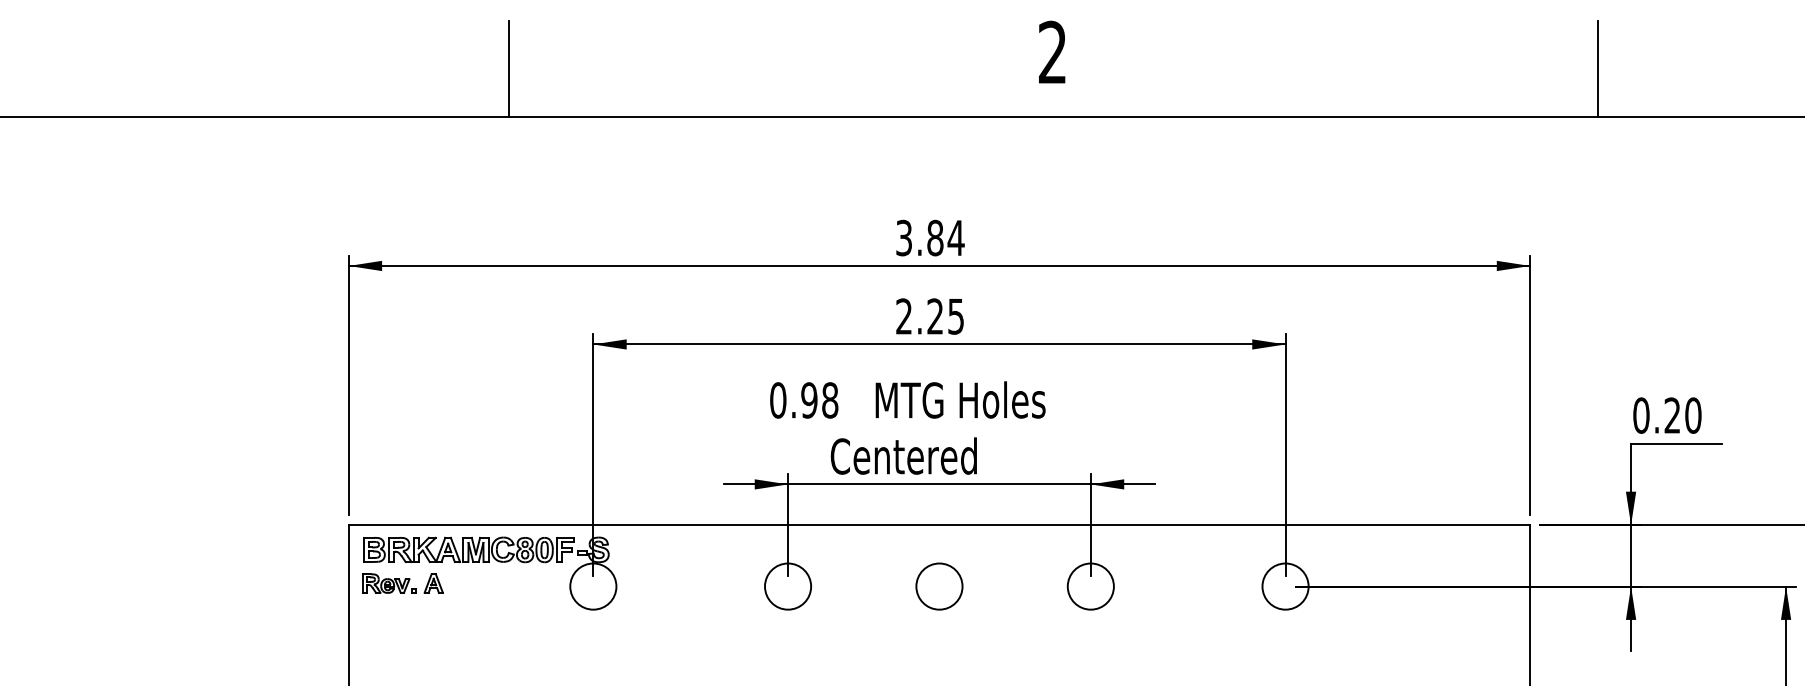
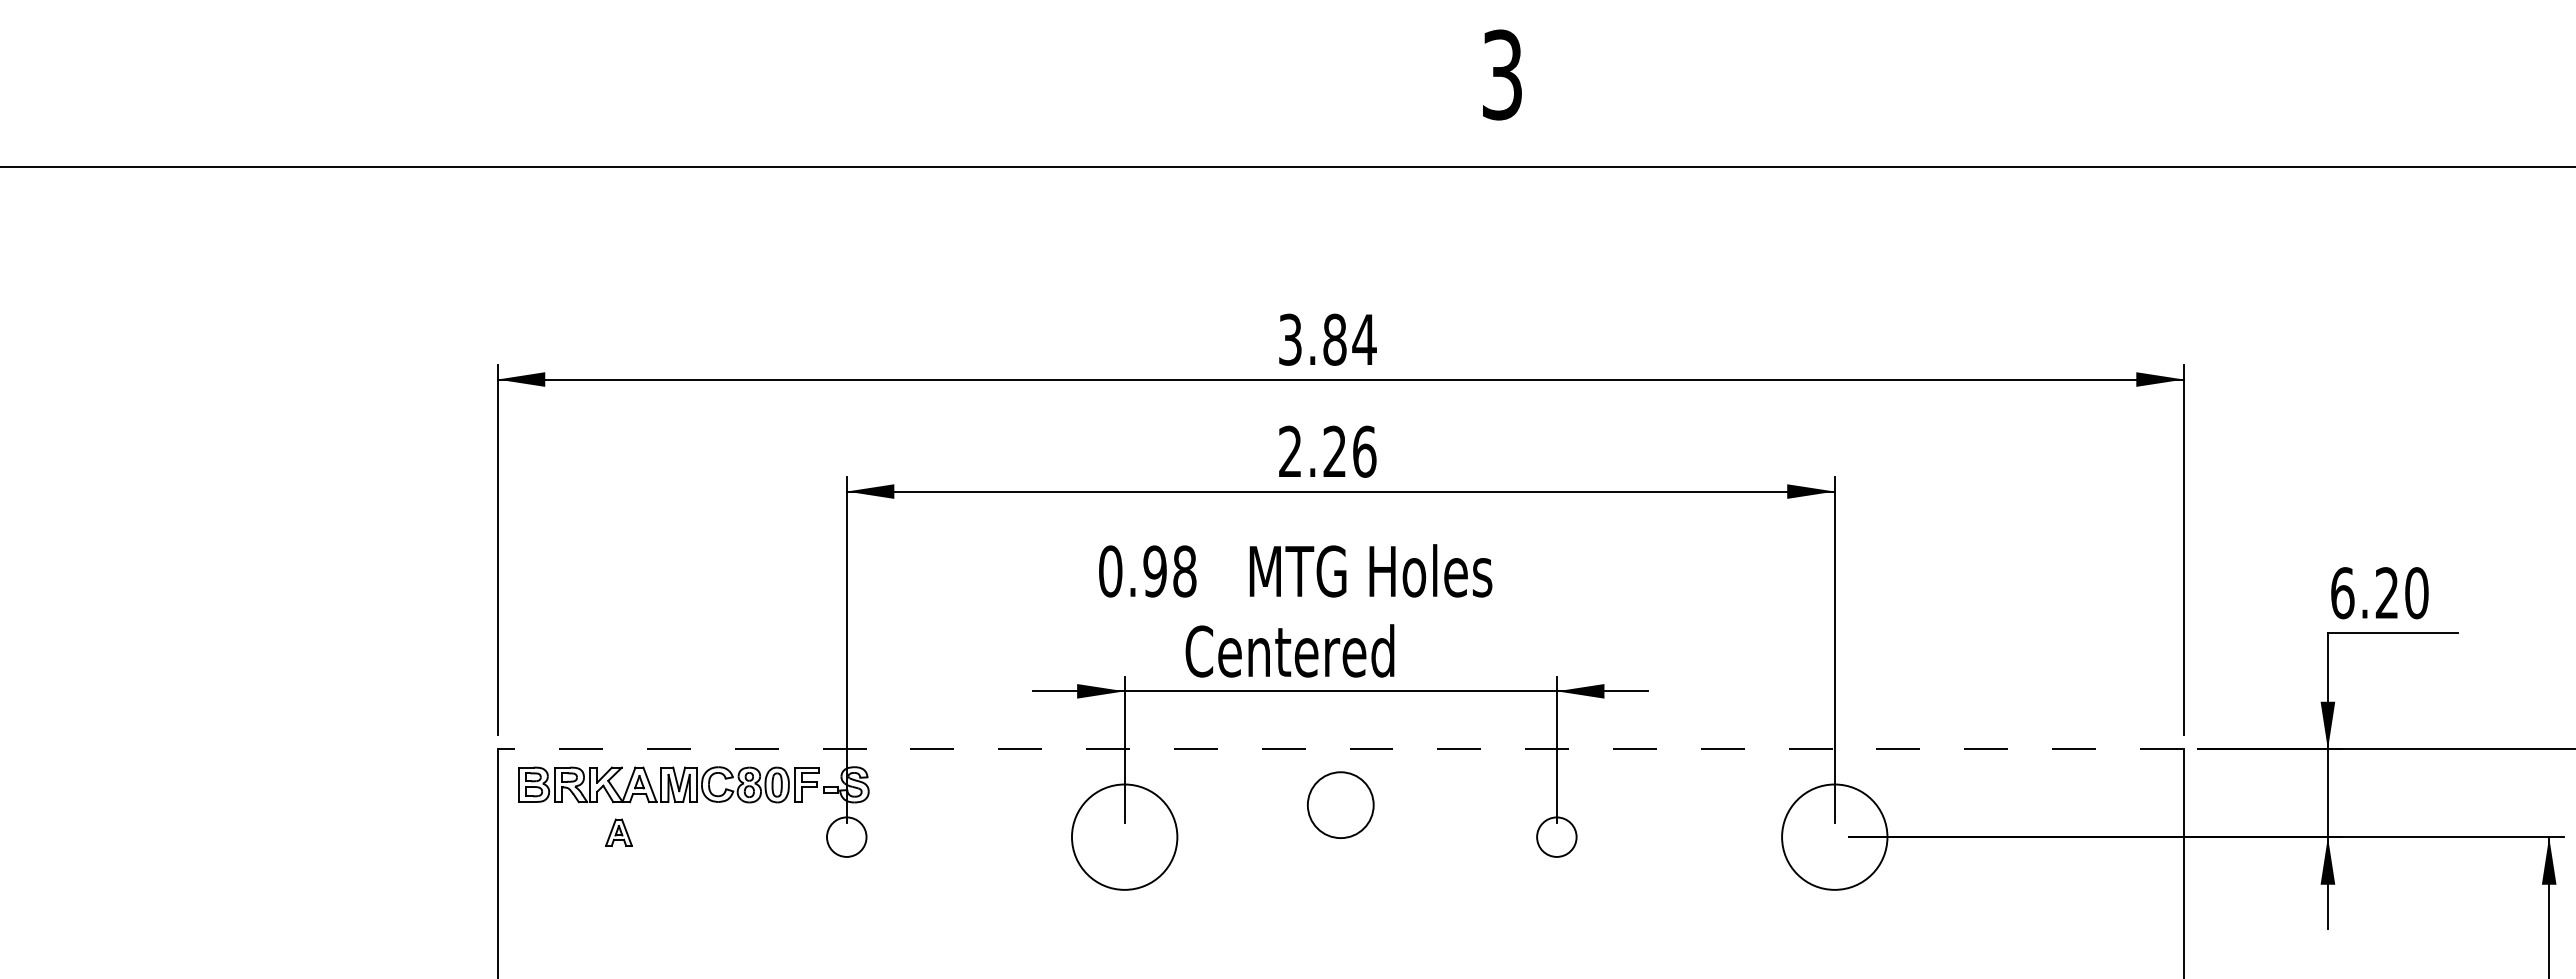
text: (1052, 52) -> (1501, 74), 2 -> 3
line: (508, 69) -> (725, 98), removed
line: (1598, 69) -> (2281, 98), removed
text: (956, 316) -> (1364, 451), 2.25 -> 2.26
text: (1641, 415) -> (2342, 593), 0.20 -> 6.20
line: (939, 525) -> (1340, 749), solid -> dashed
part: (389, 583) -> (555, 832), removed
circle: (593, 586) -> (846, 837), size x0.6
circle: (787, 586) -> (1124, 837), size x1.6
circle: (939, 586) -> (1340, 804), moved
circle: (1090, 586) -> (1556, 837), size x0.6
circle: (1285, 586) -> (1834, 837), size x1.6

